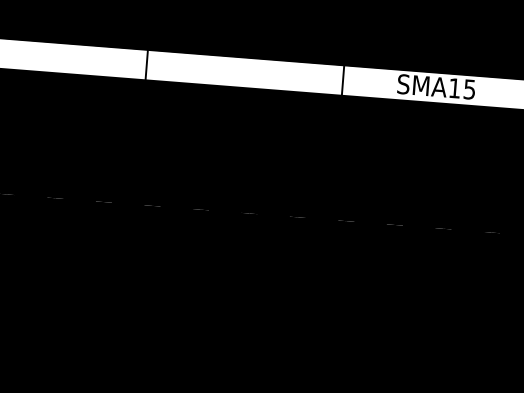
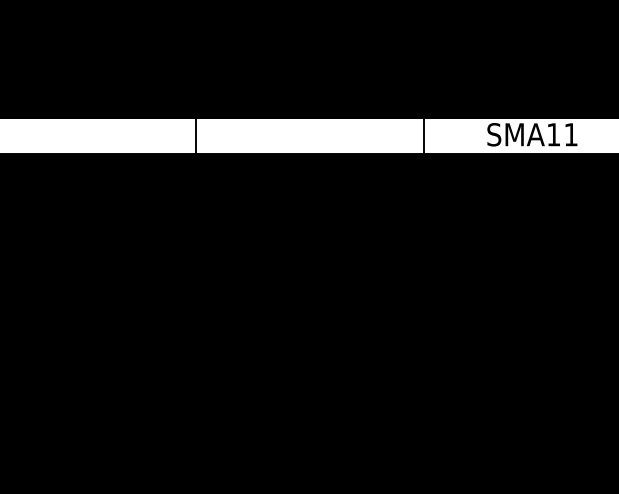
text: (469, 89) -> (570, 134), SMA15 -> SMA11

